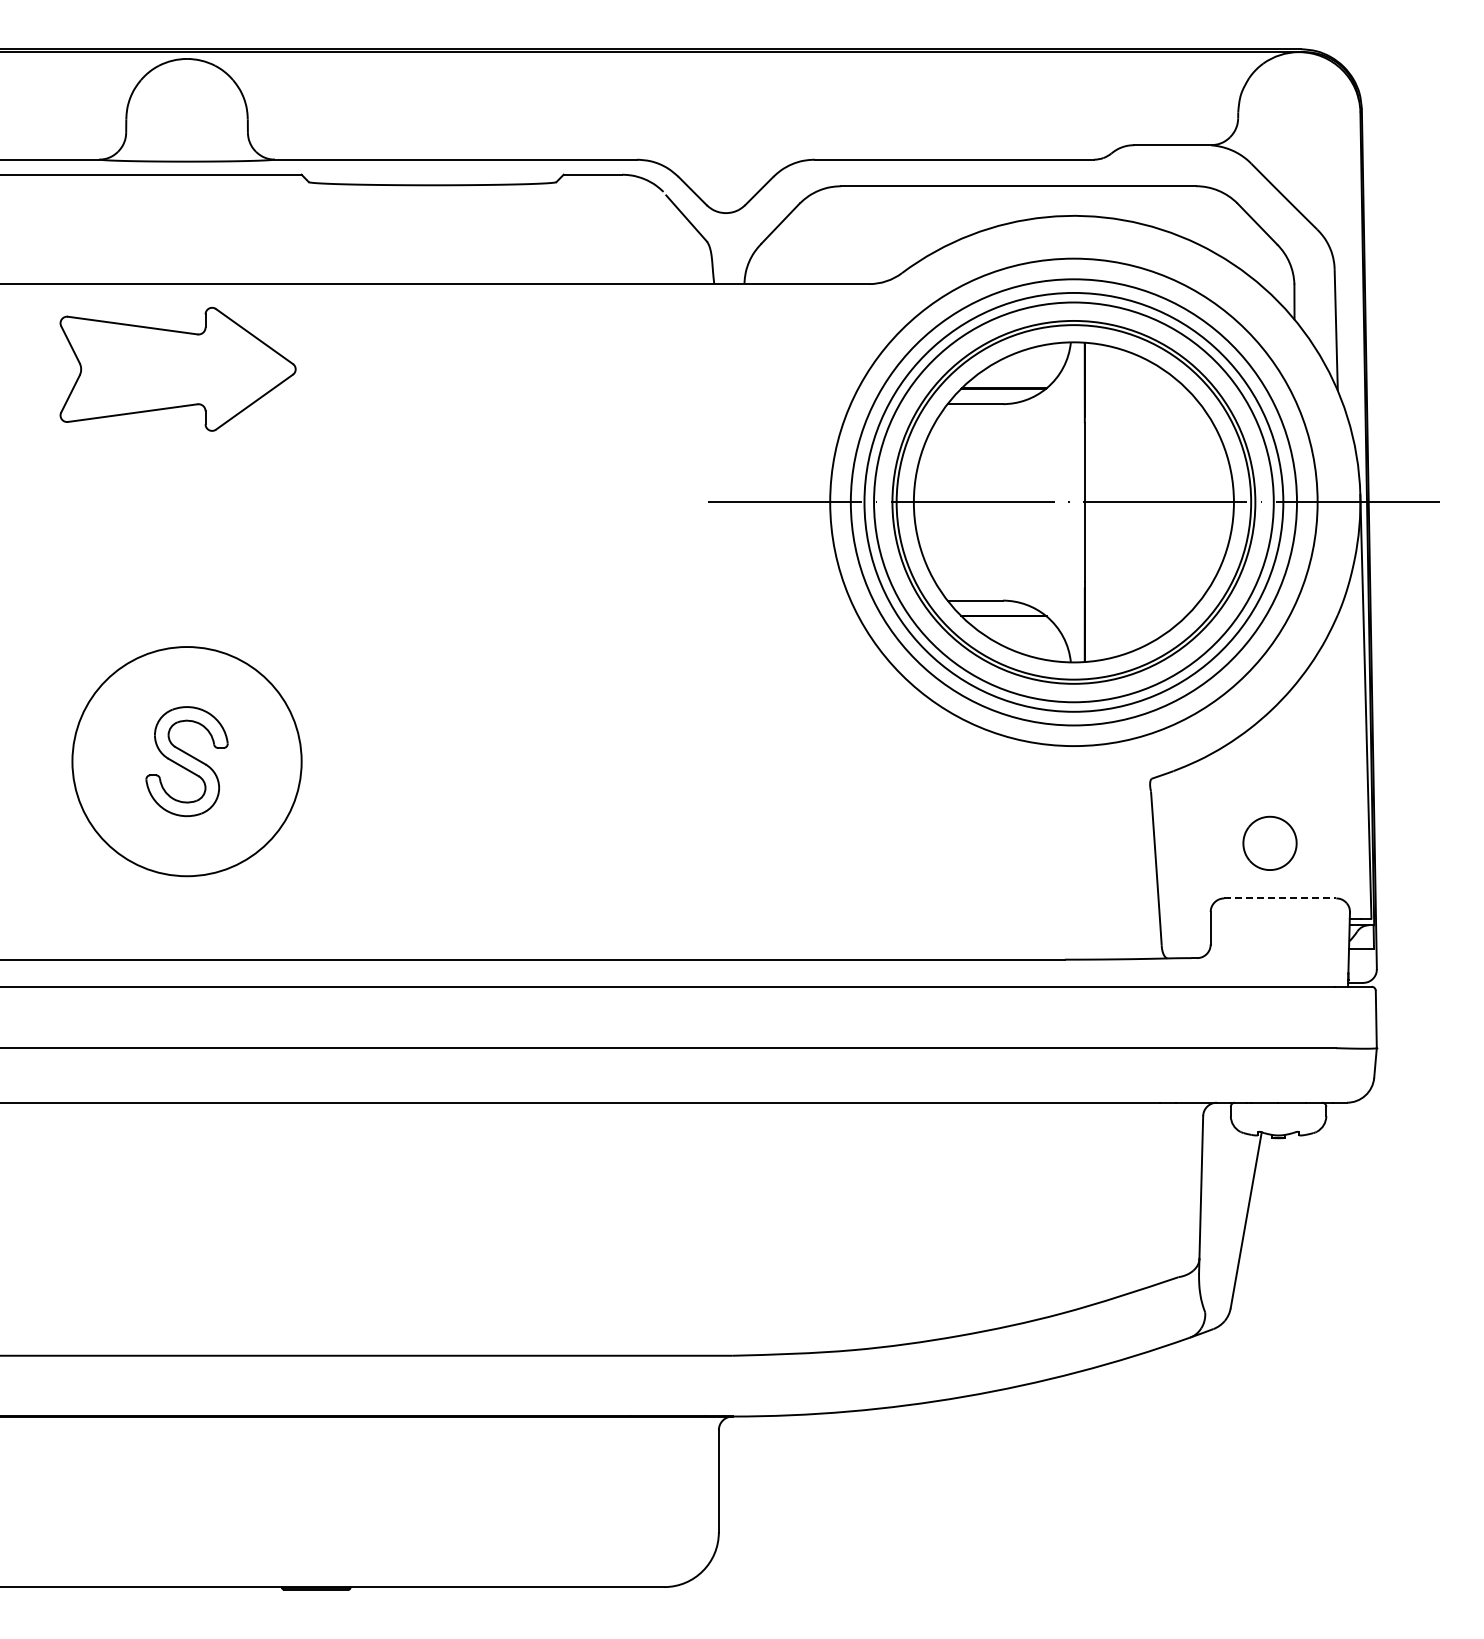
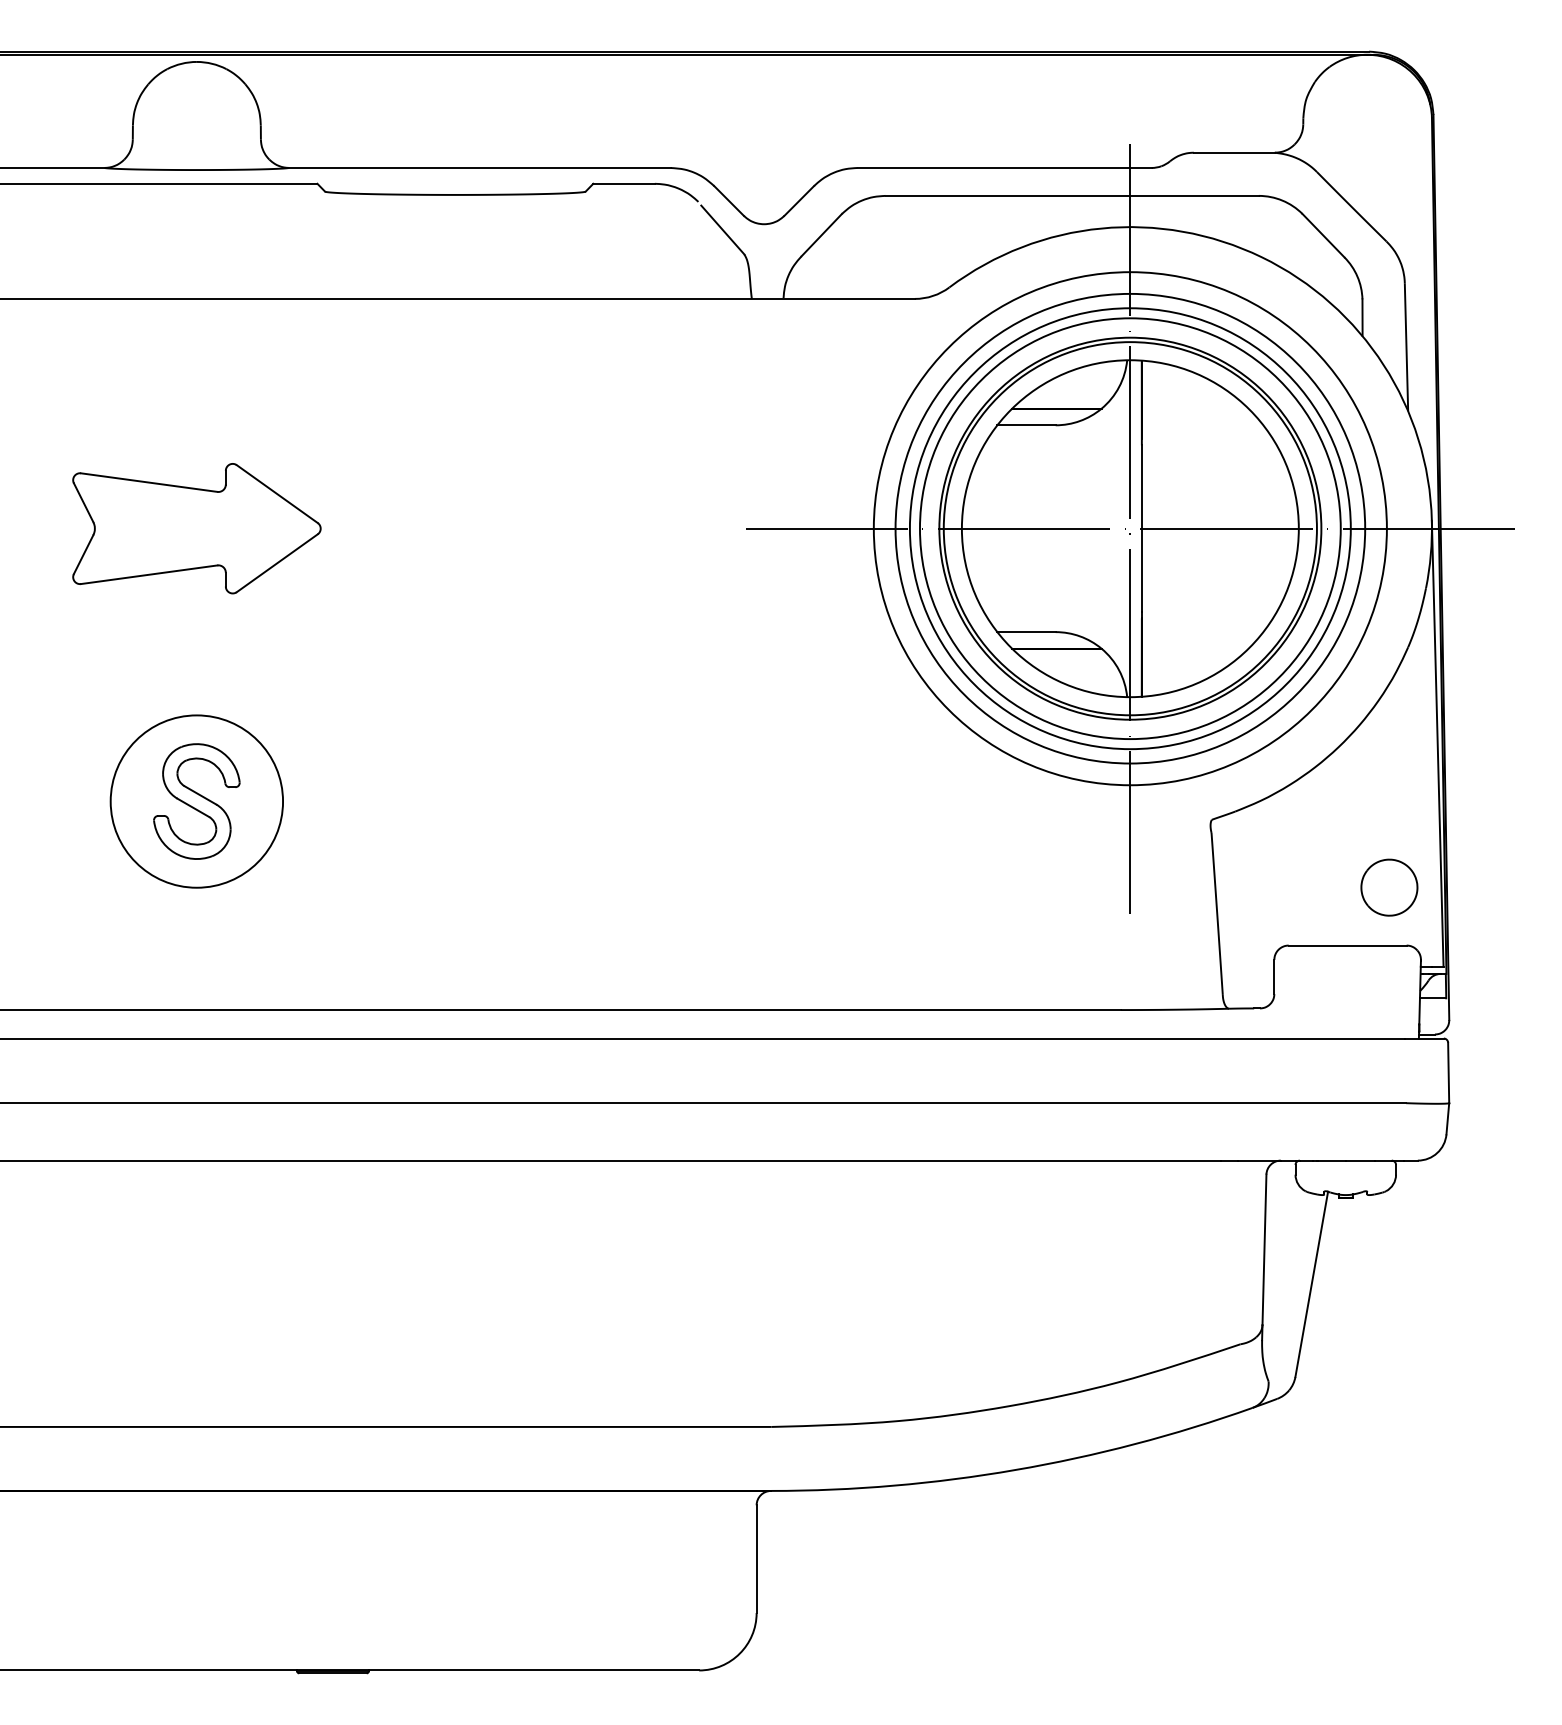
part: (177, 368) -> (196, 527), moved
line: (1073, 501) -> (1129, 527), added
circle: (186, 761) -> (196, 801), size x0.71
part: (1269, 842) -> (1388, 886), moved
line: (1280, 898) -> (1347, 945), dashed -> solid

